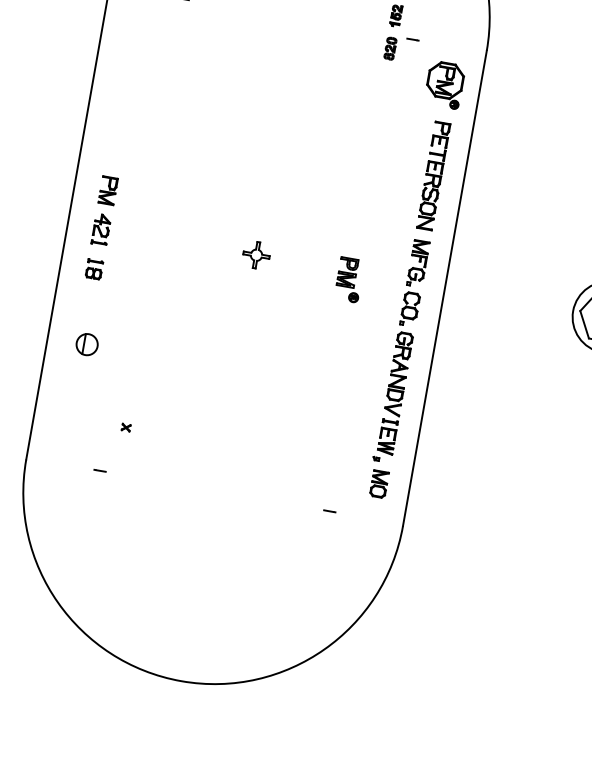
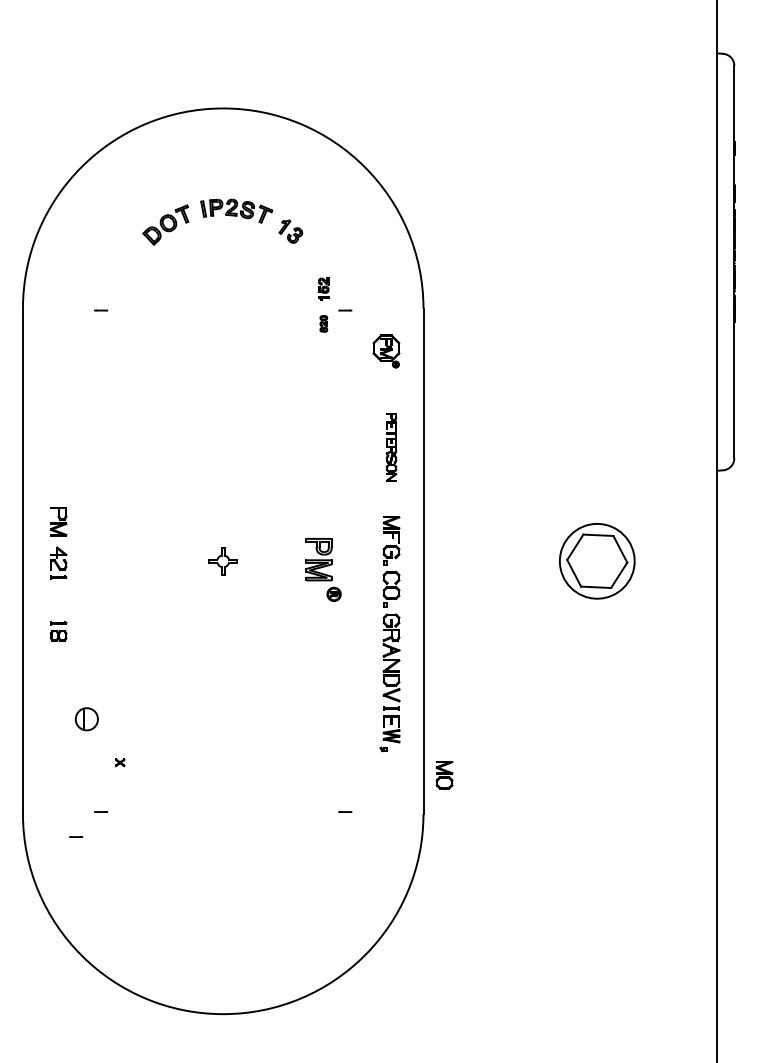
part: (390, 48) -> (323, 323), size x0.7
part: (444, 84) -> (386, 351), size x0.7
part: (433, 176) -> (391, 447), size x0.6
part: (94, 269) -> (58, 631), moved
part: (349, 279) -> (323, 569), size x1.4
part: (86, 344) -> (86, 719), moved
part: (379, 484) -> (444, 775), moved
line: (72, 489) -> (76, 836), added

